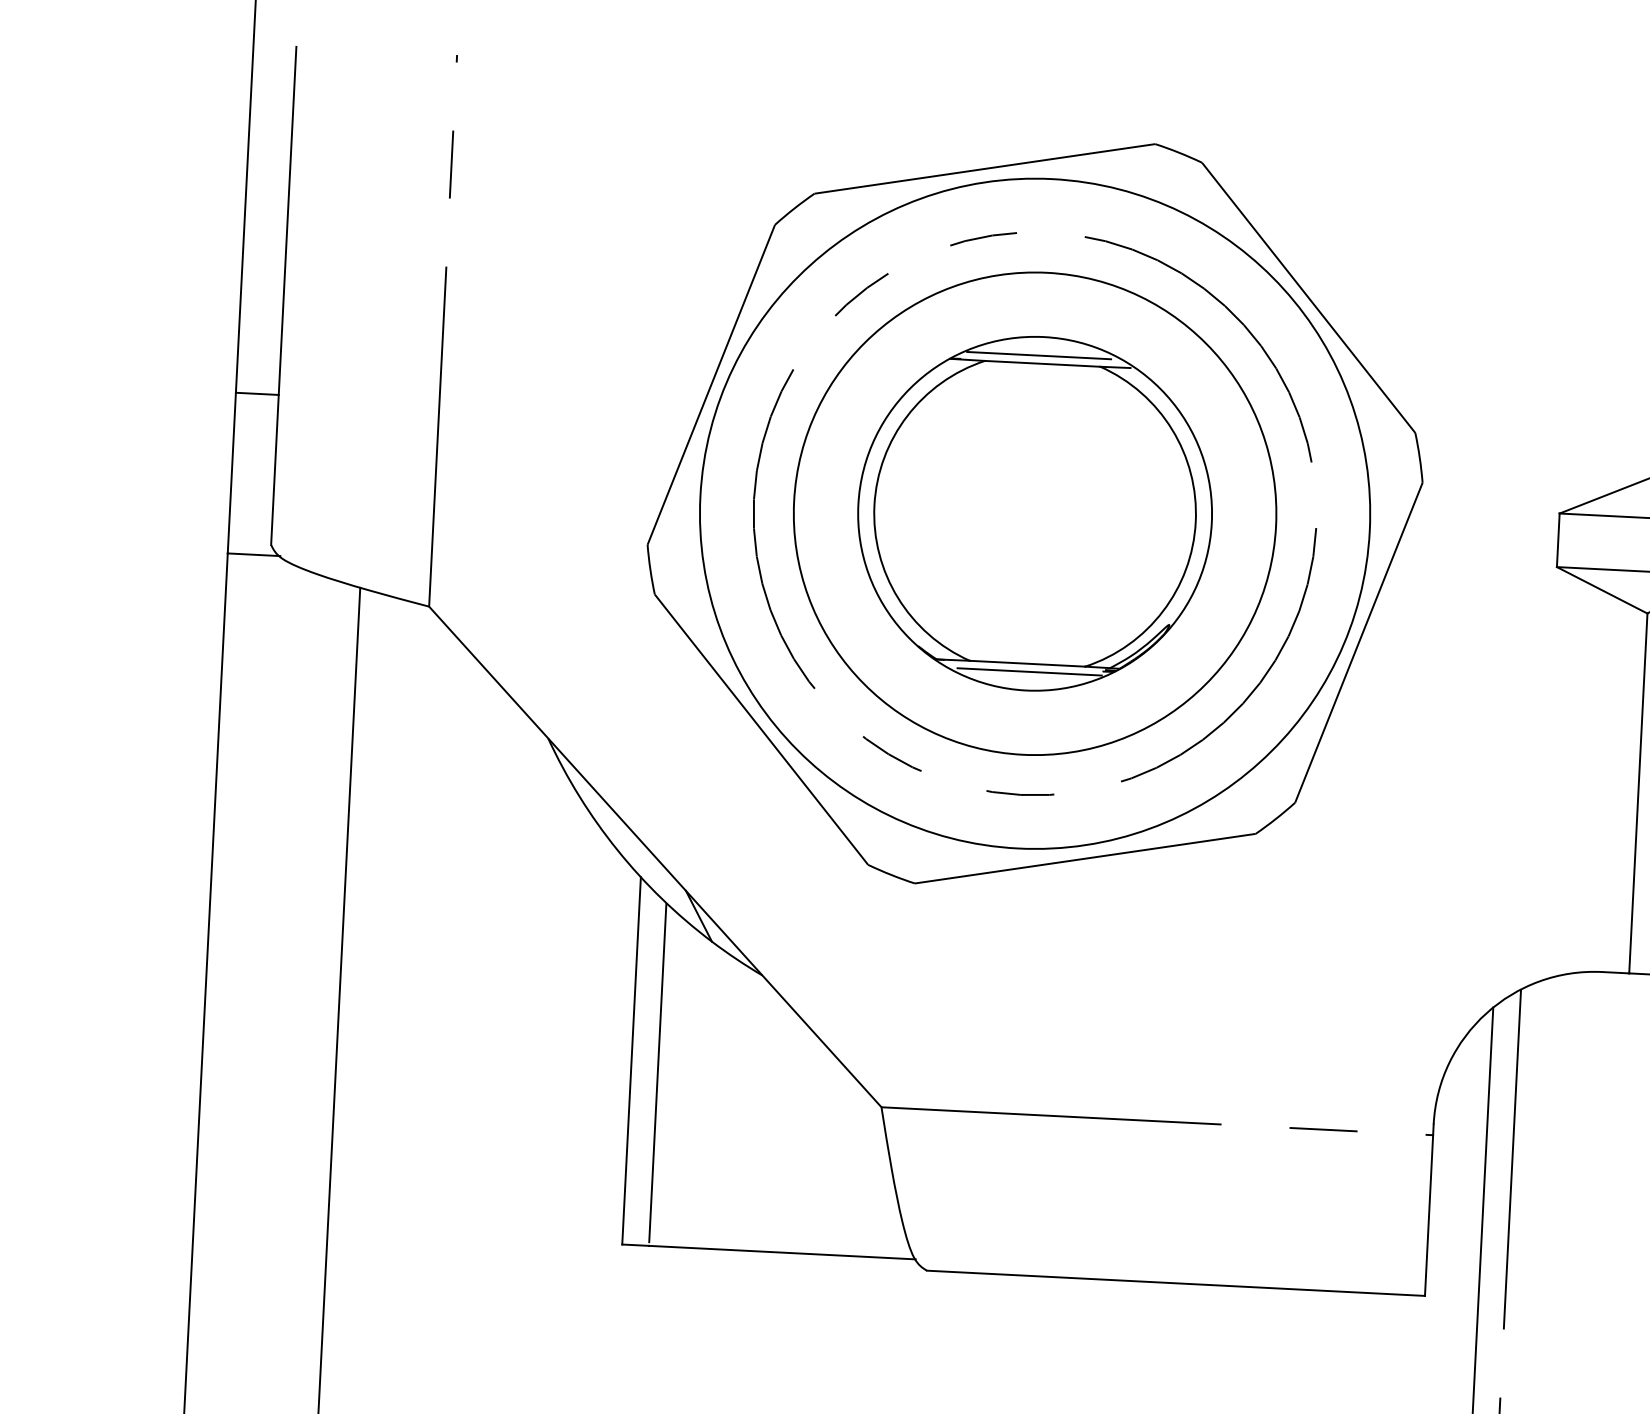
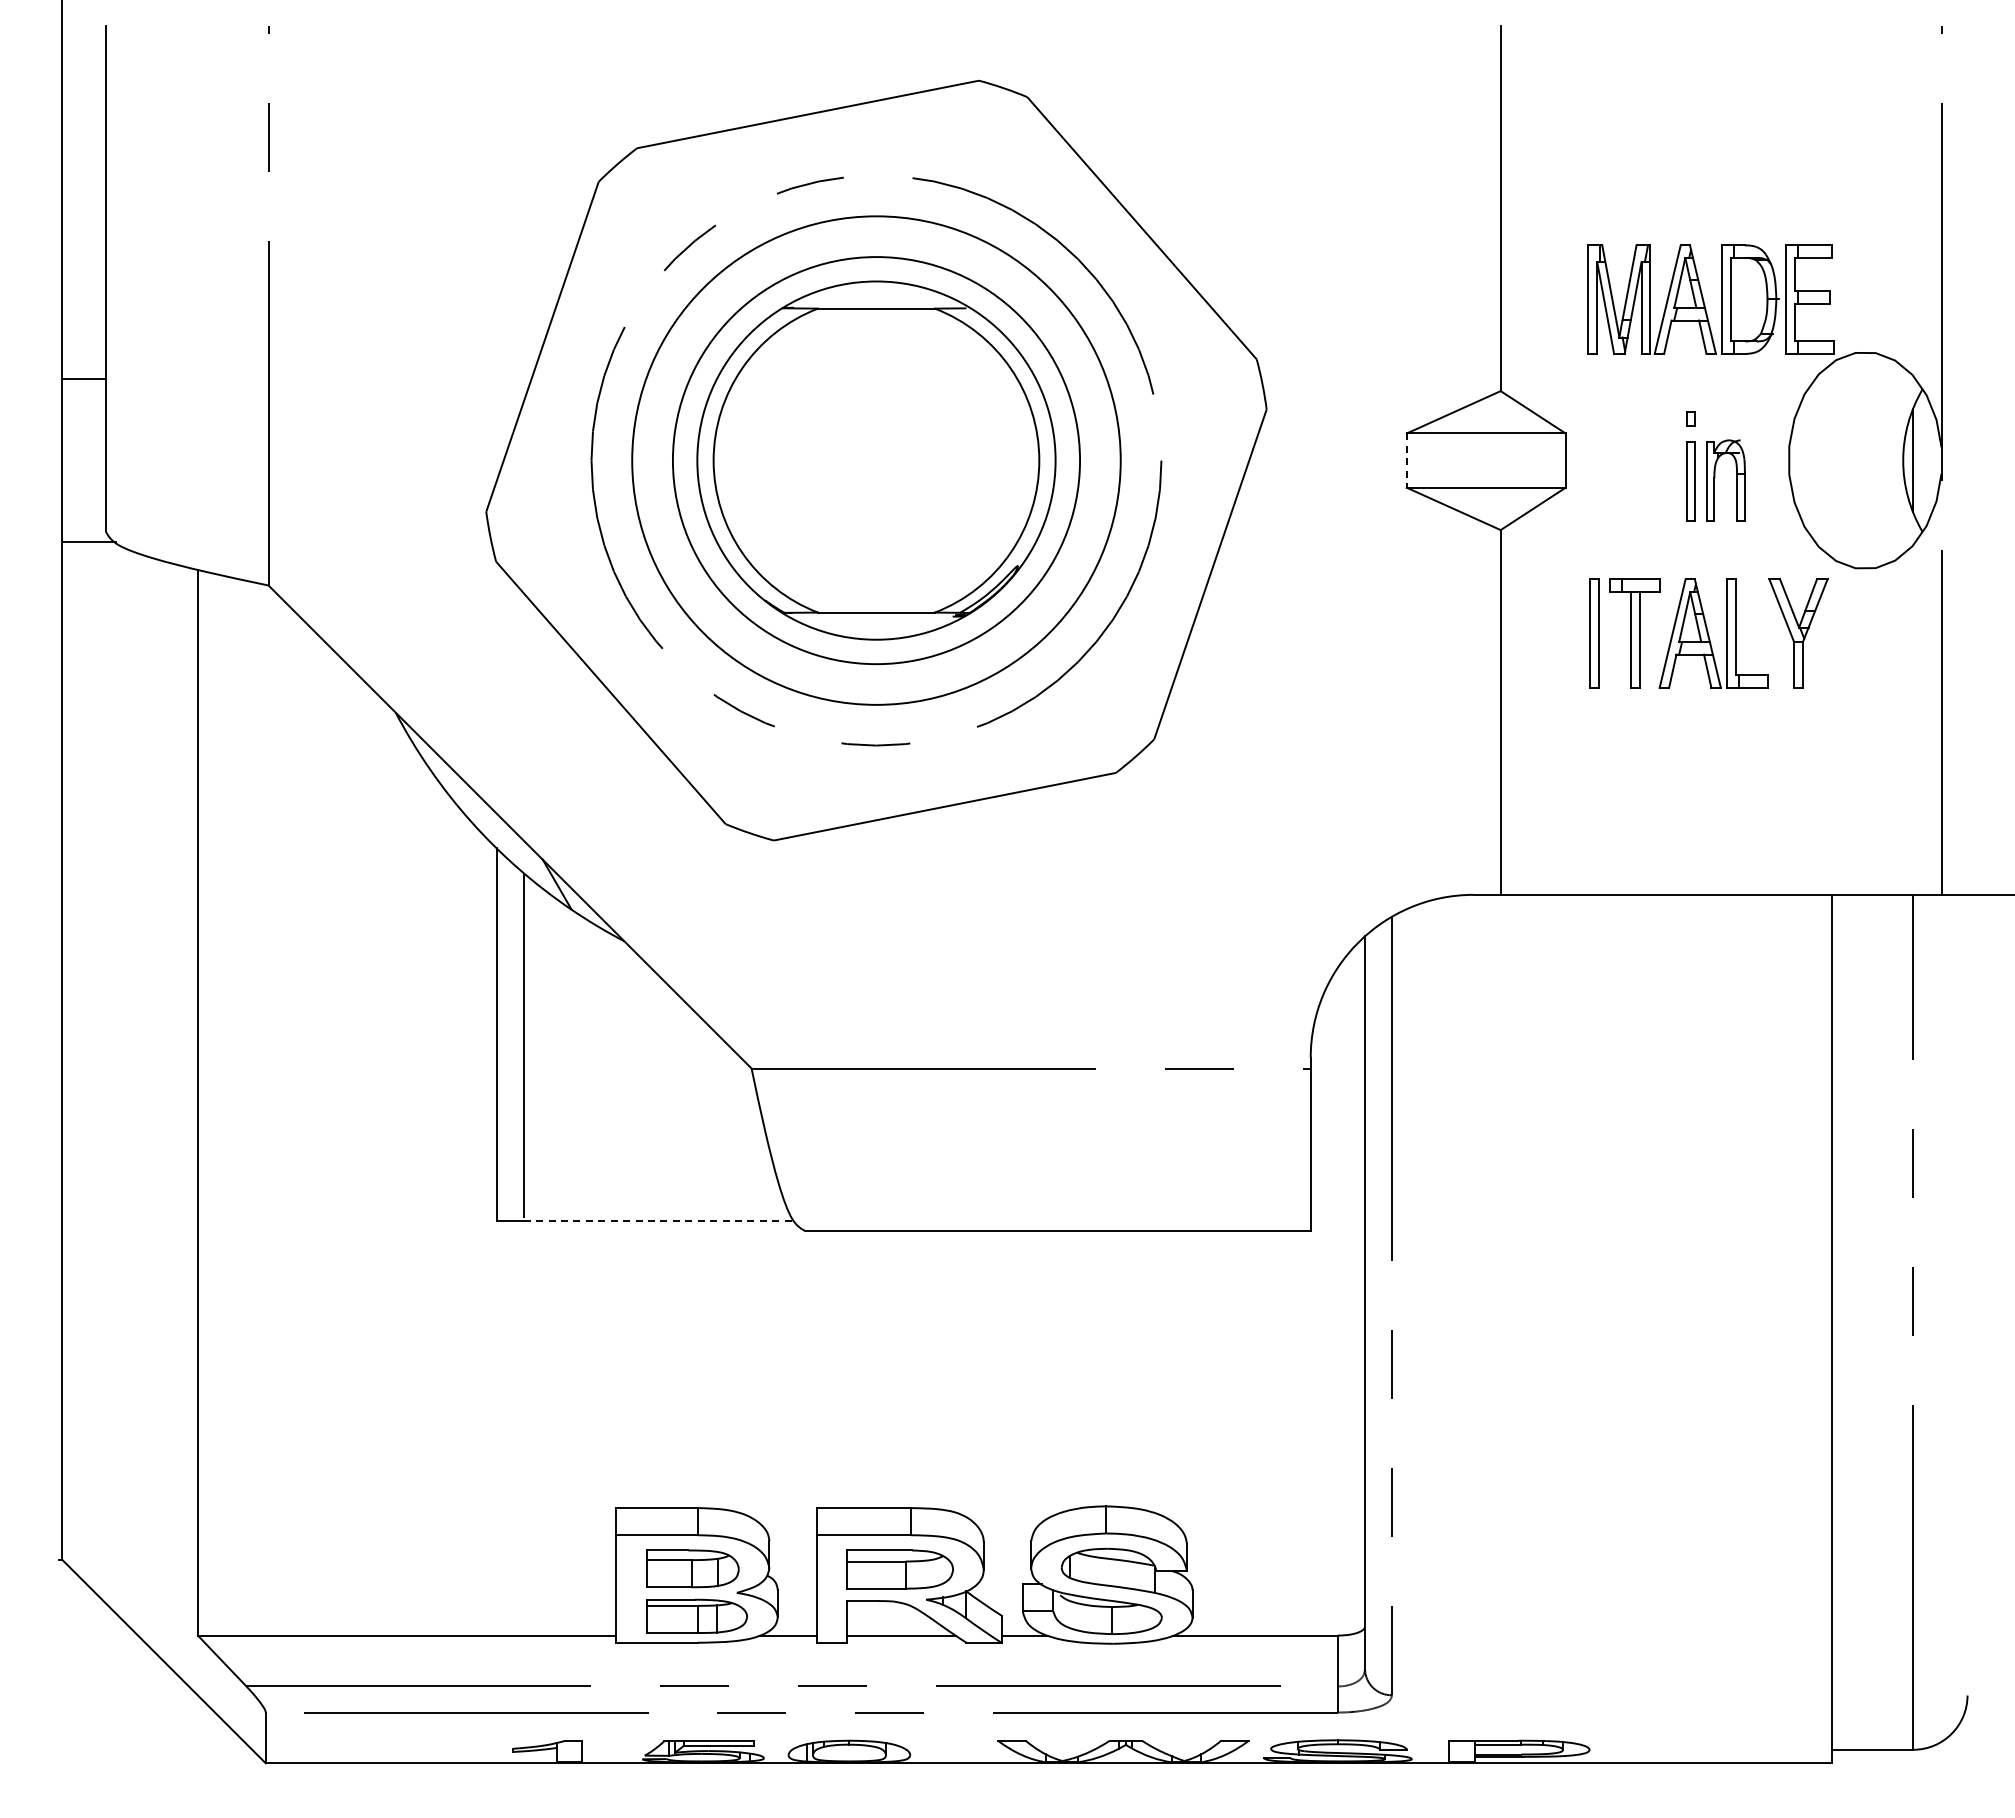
line: (1039, 355) -> (872, 300), removed
circle: (1035, 513) -> (876, 460), size x0.6
line: (1557, 541) -> (1406, 461), solid -> dashed
line: (1030, 671) -> (879, 620), removed
line: (783, 1252) -> (659, 1220), solid -> dashed

